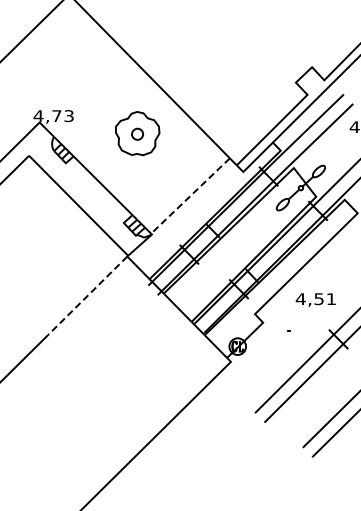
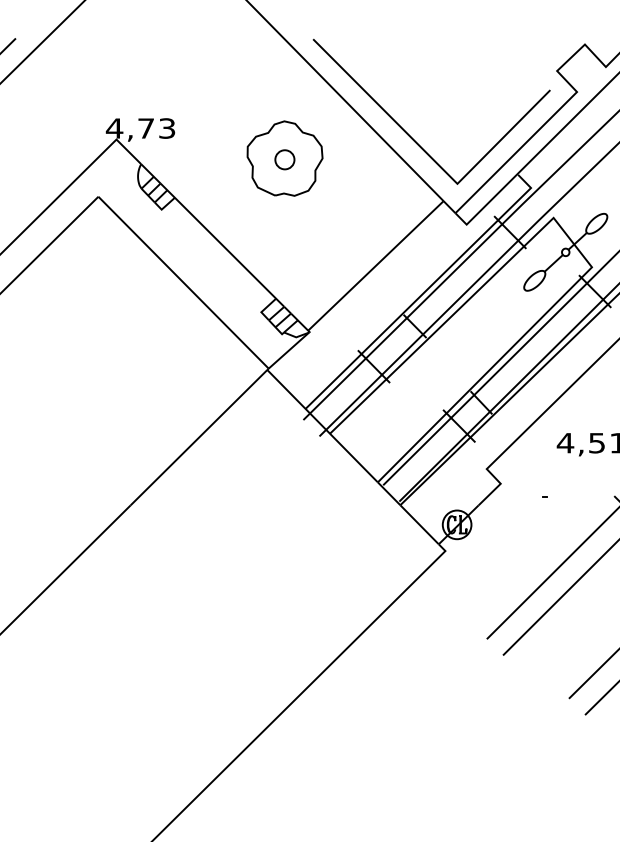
line: (209, 118) -> (408, 132), added
line: (190, 196) -> (375, 266), dashed -> solid
line: (87, 295) -> (198, 436), dashed -> solid

